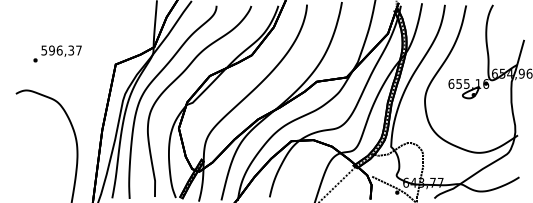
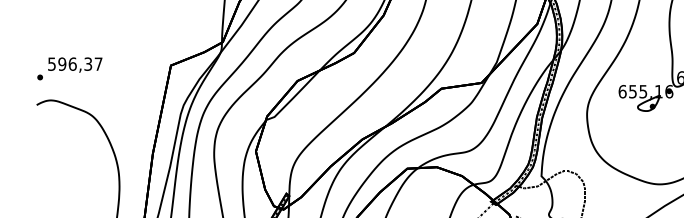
text: (57, 53) -> (69, 68), moved

